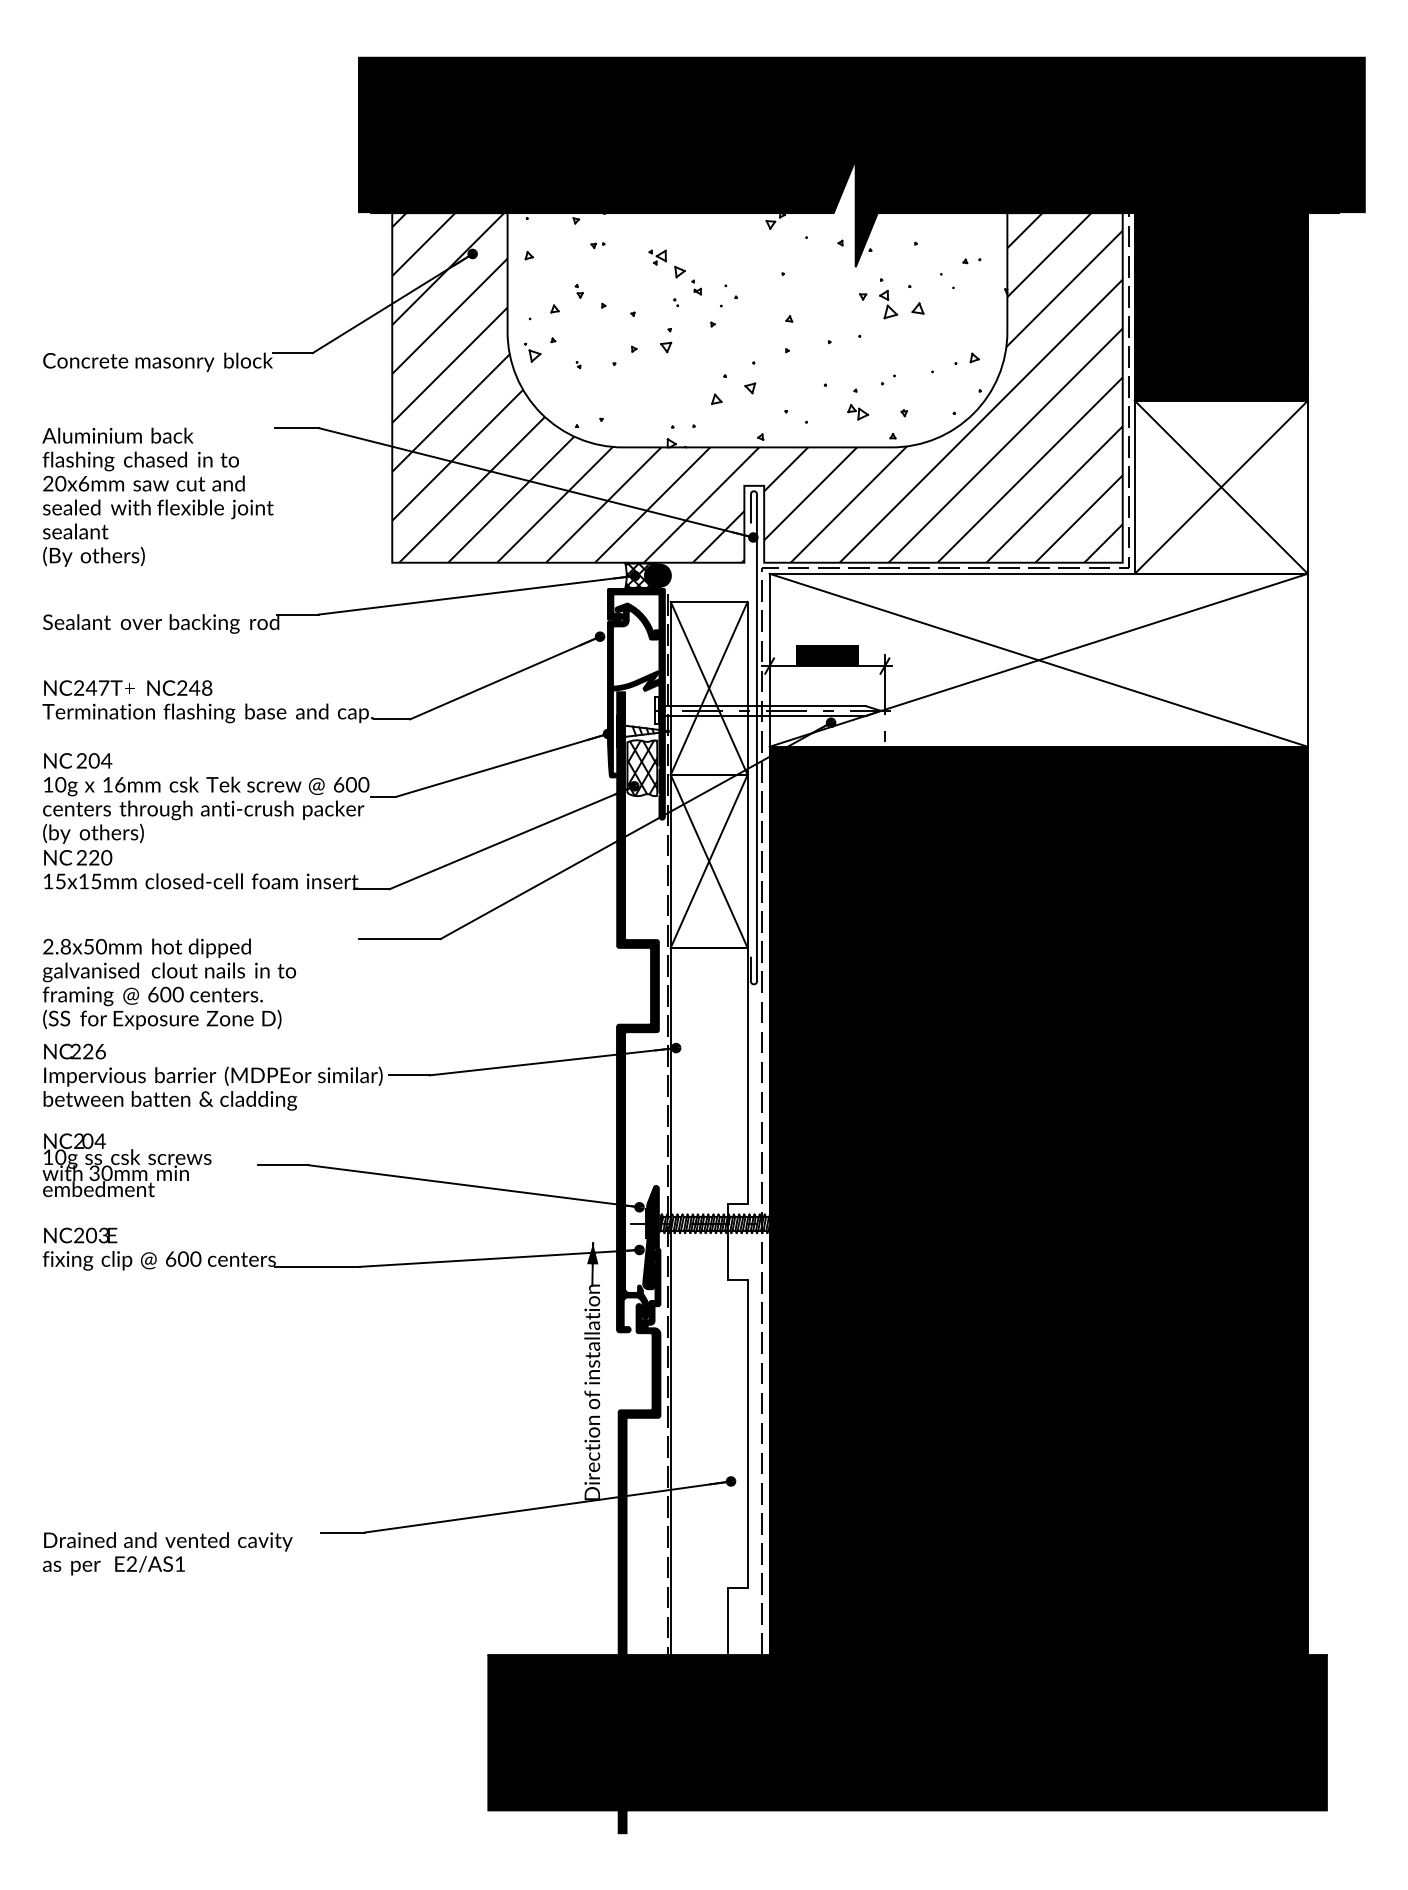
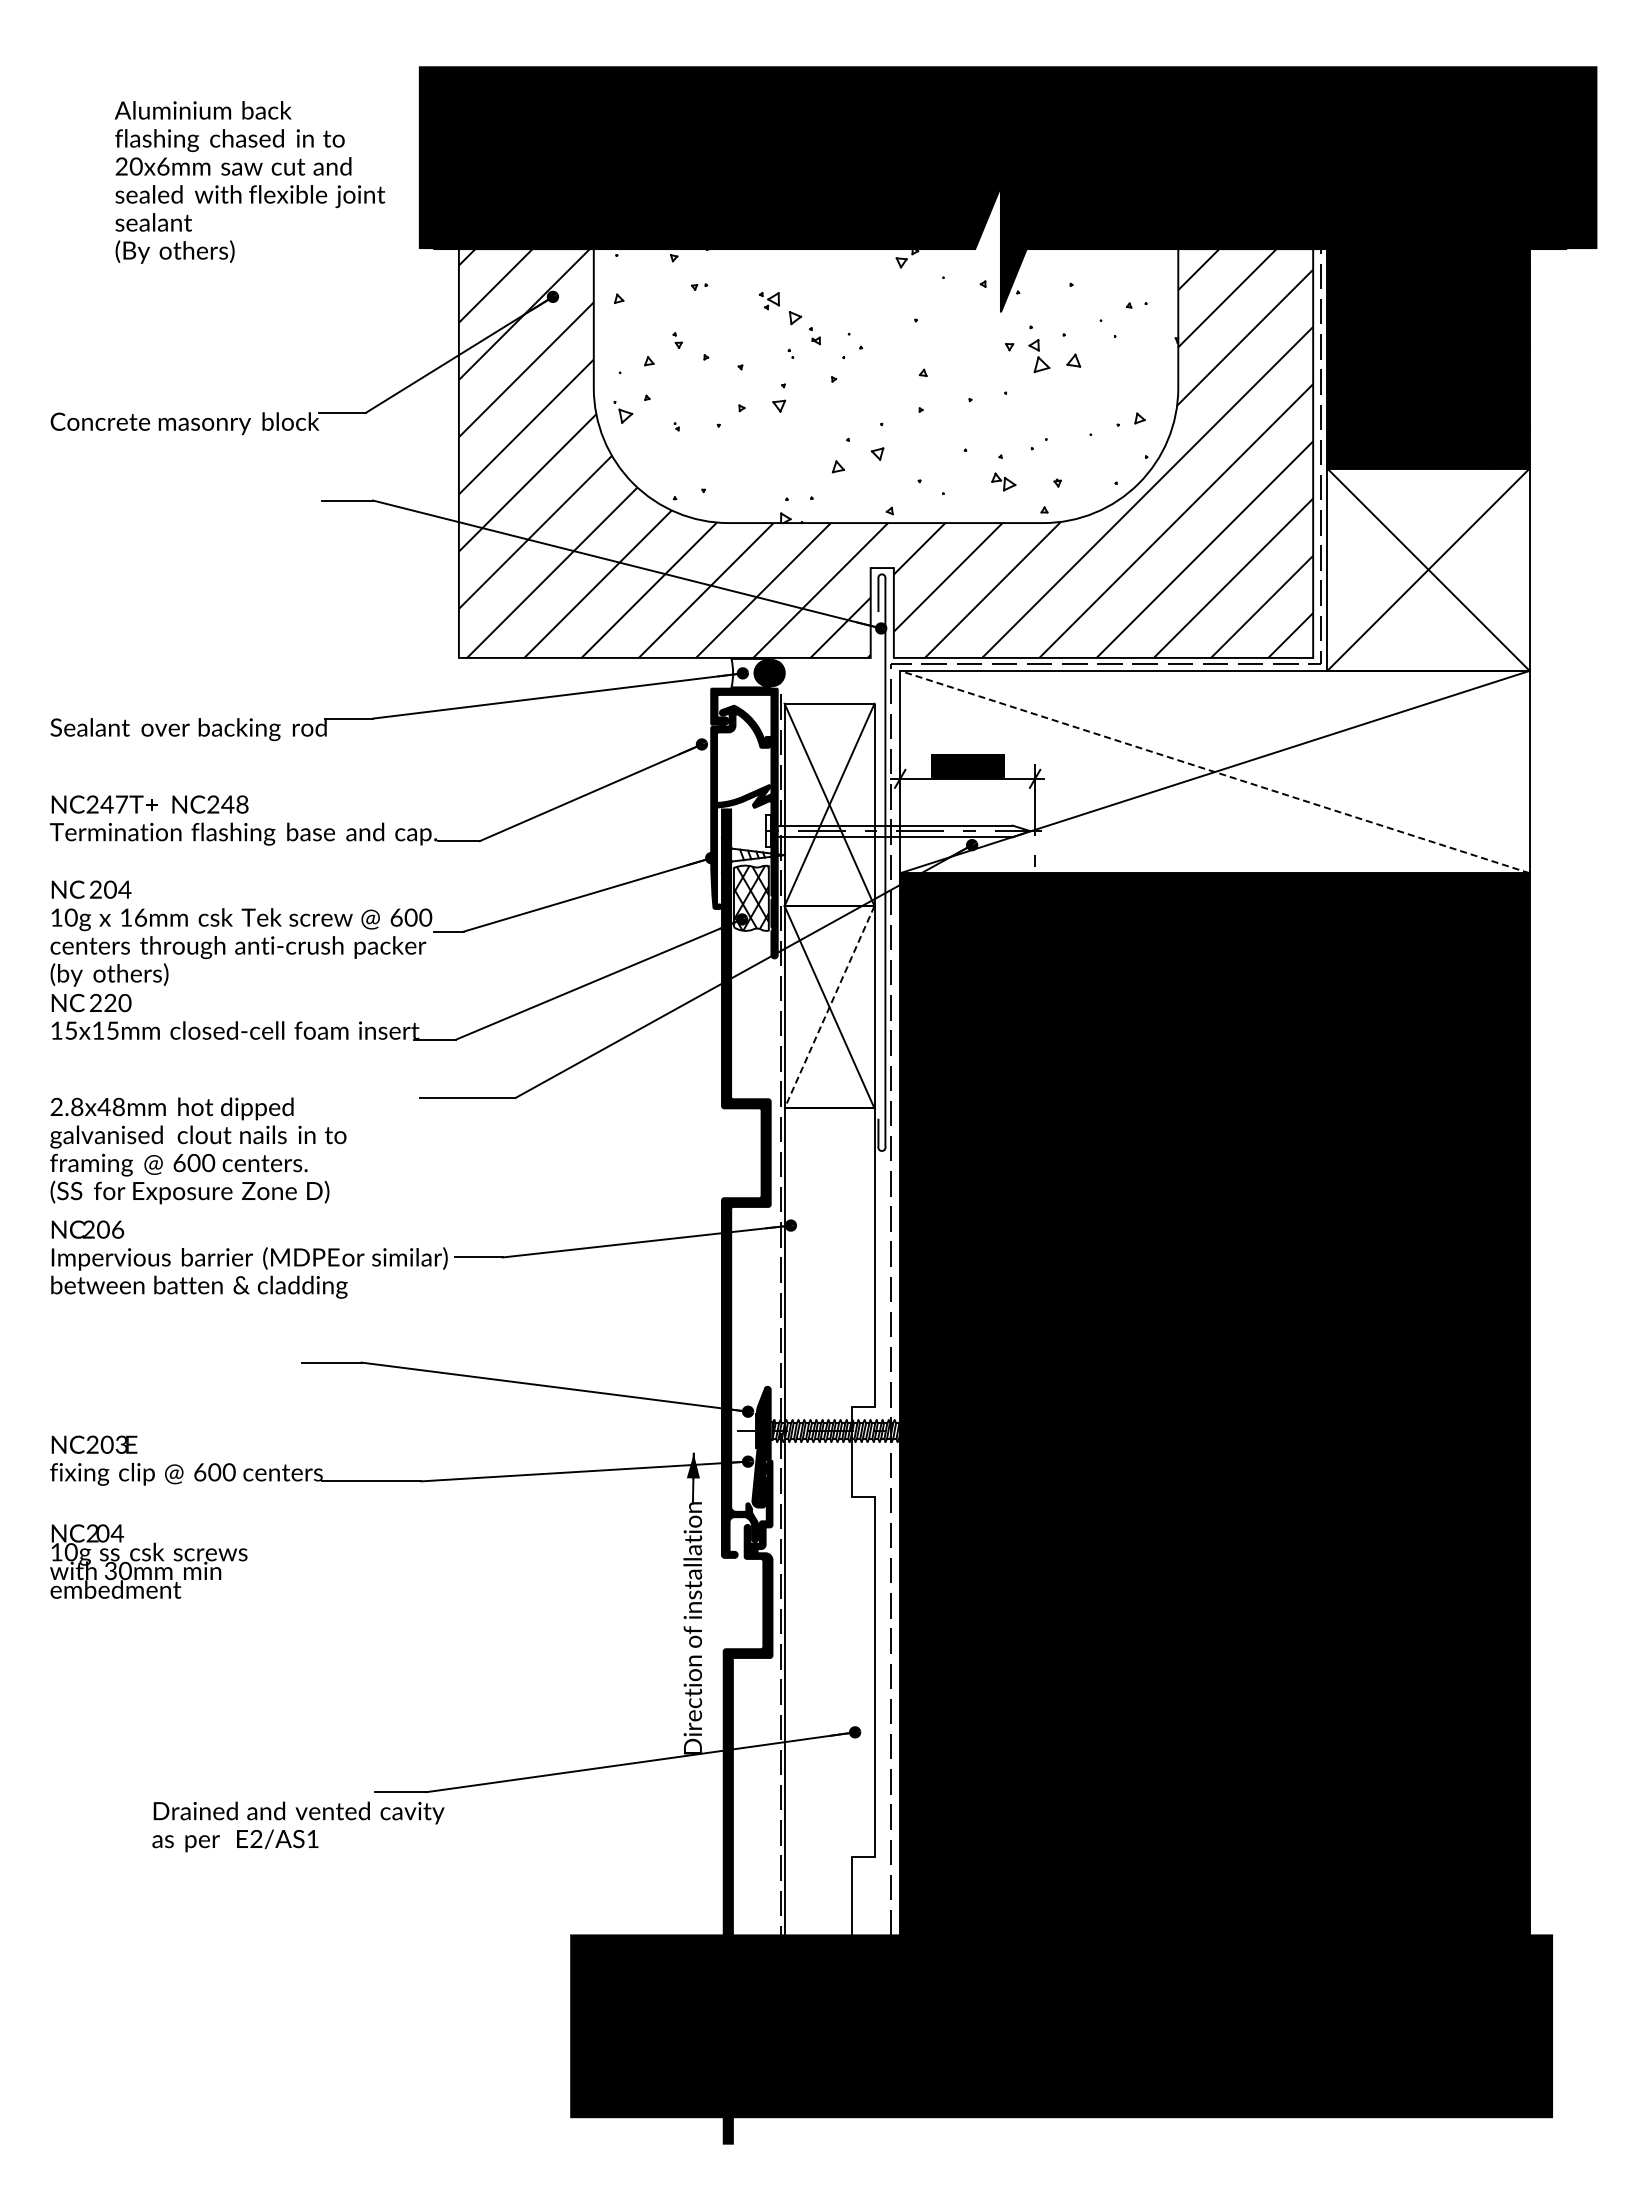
text: (157, 497) -> (249, 182), moved
hatch: (641, 575) -> (750, 672), removed
line: (1038, 660) -> (1214, 772), solid -> dashed
line: (709, 861) -> (829, 1007), solid -> dashed
text: (95, 947) -> (111, 1107), 2.8x50mm -> 2.8x48mm
text: (88, 1051) -> (103, 1229), 226 -> 206
text: (126, 1165) -> (148, 1561), moved
text: (167, 1553) -> (298, 1826), moved

